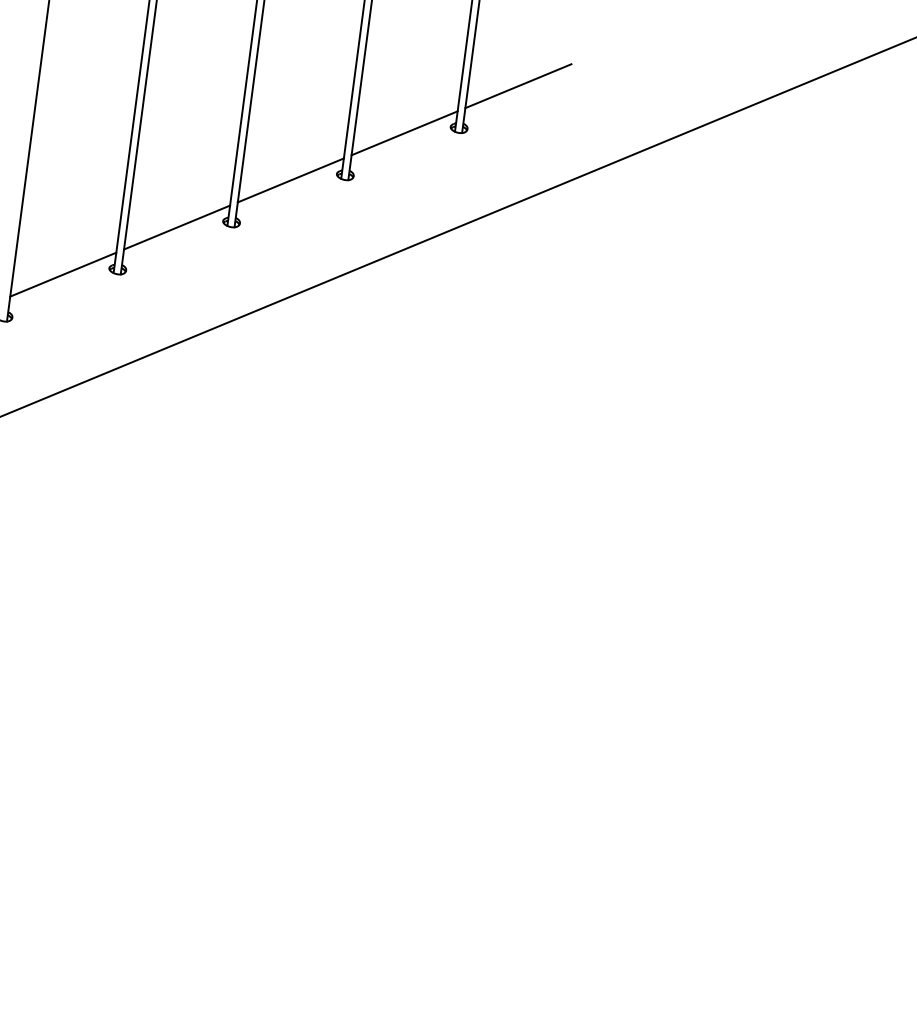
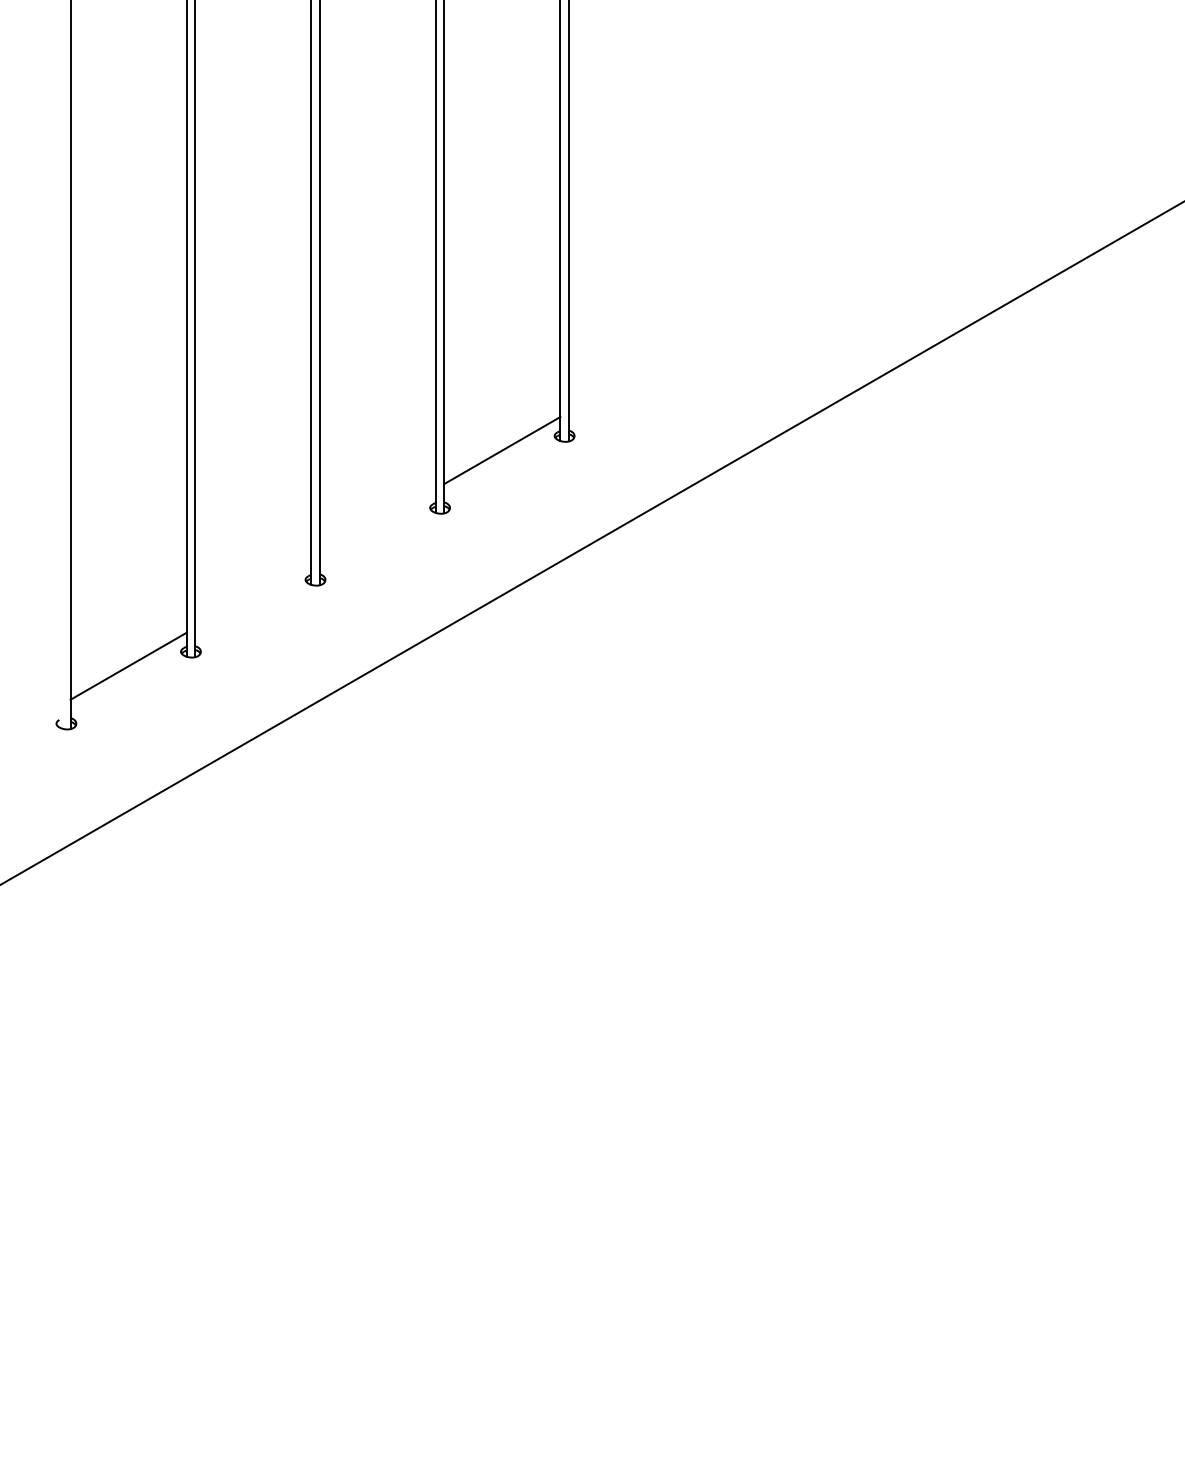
line: (518, 86) -> (626, 378), removed
line: (290, 179) -> (377, 521), removed
line: (177, 226) -> (253, 593), removed

